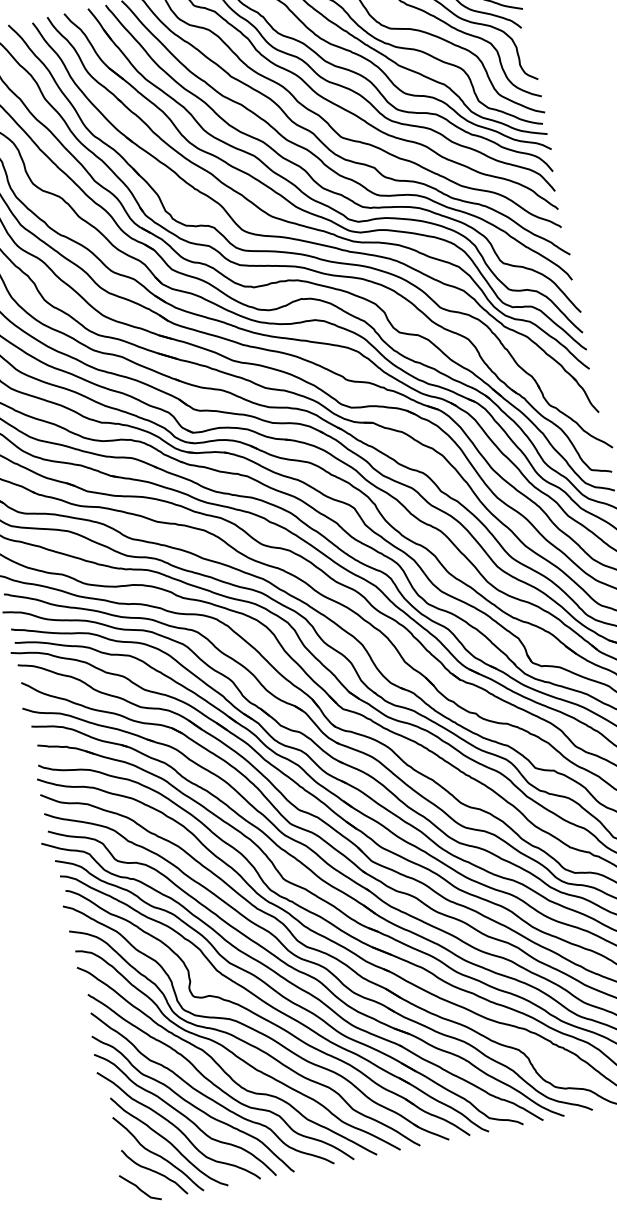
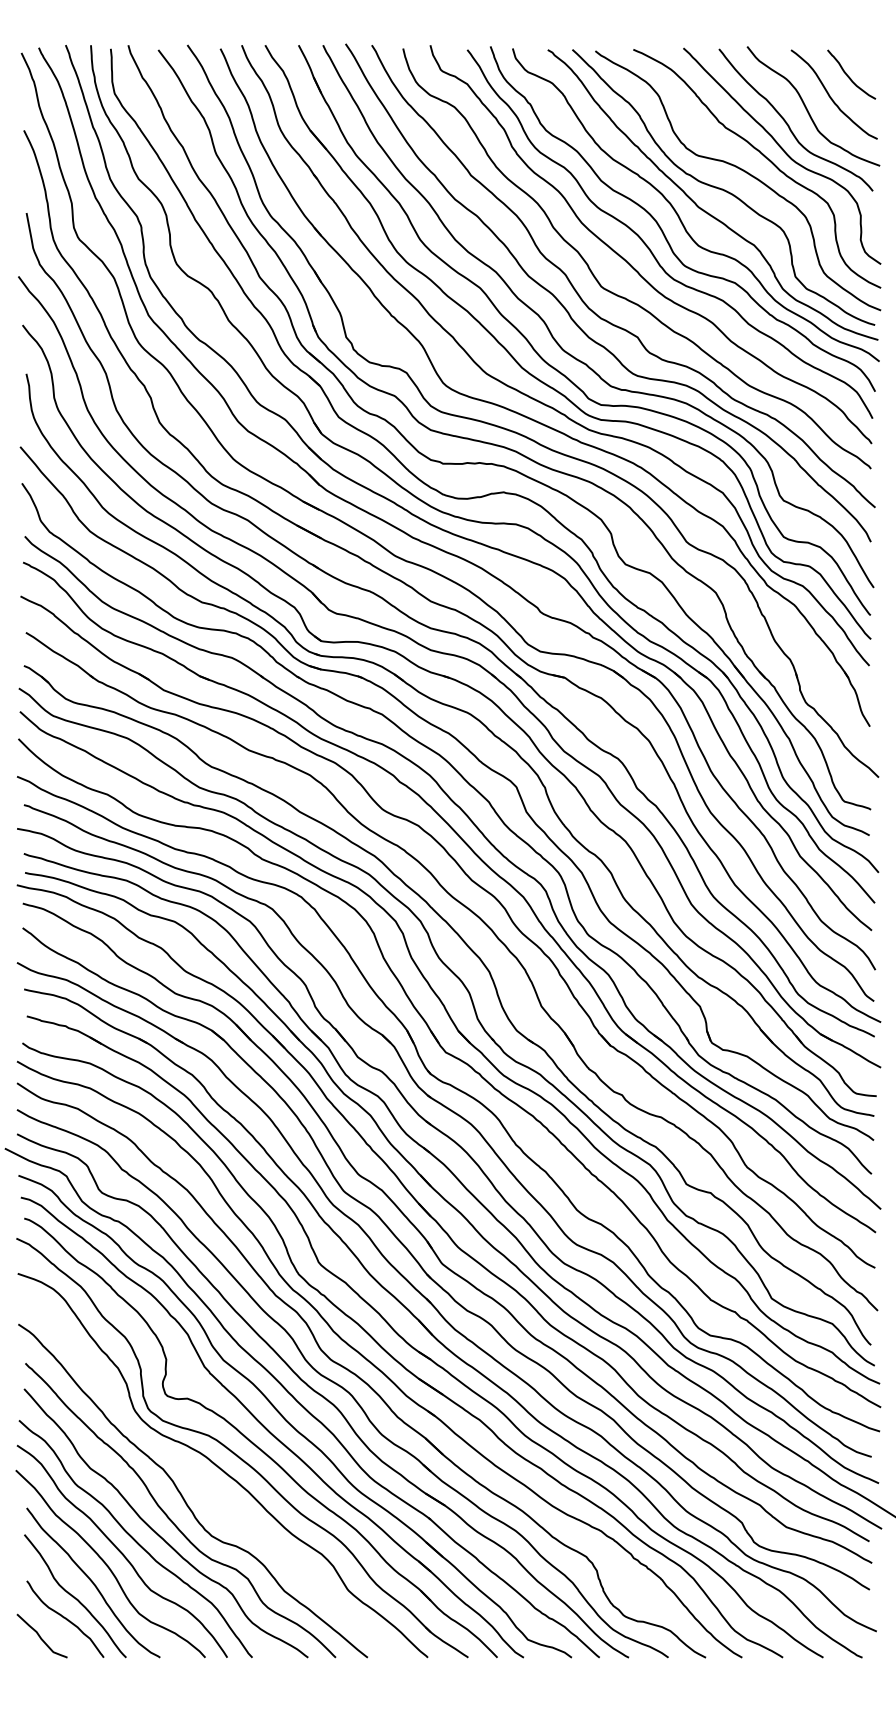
curve: (234, 1053) -> (205, 1483), removed

